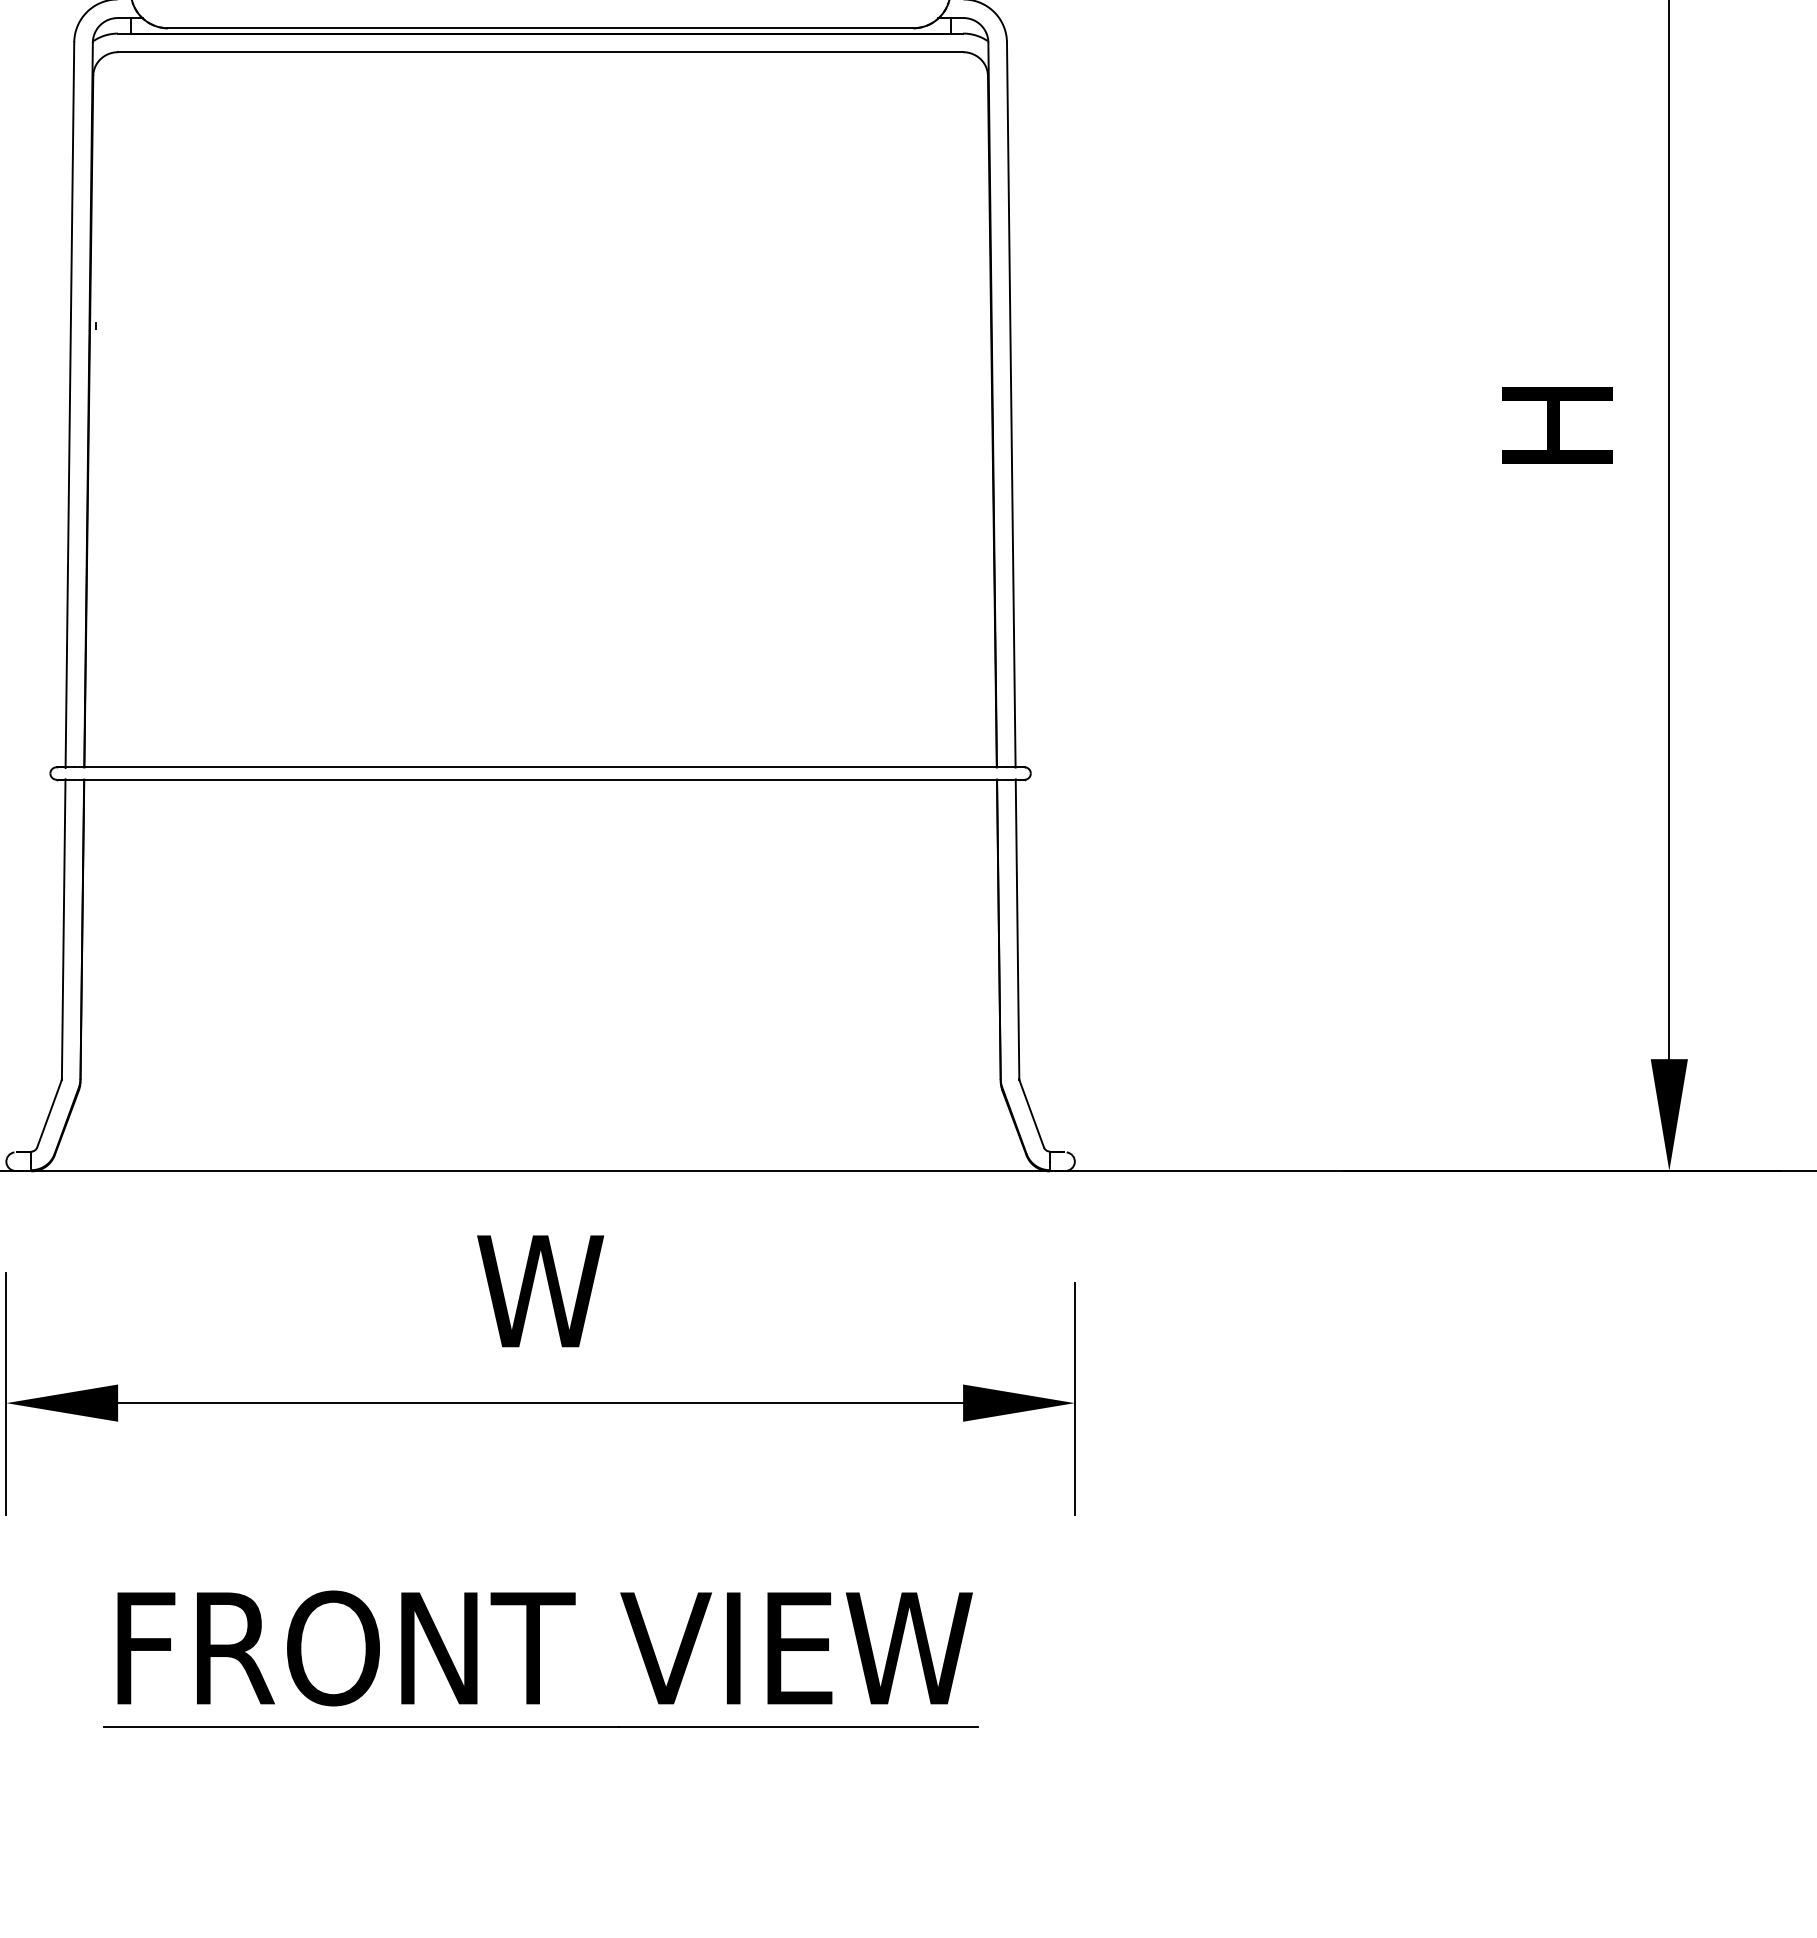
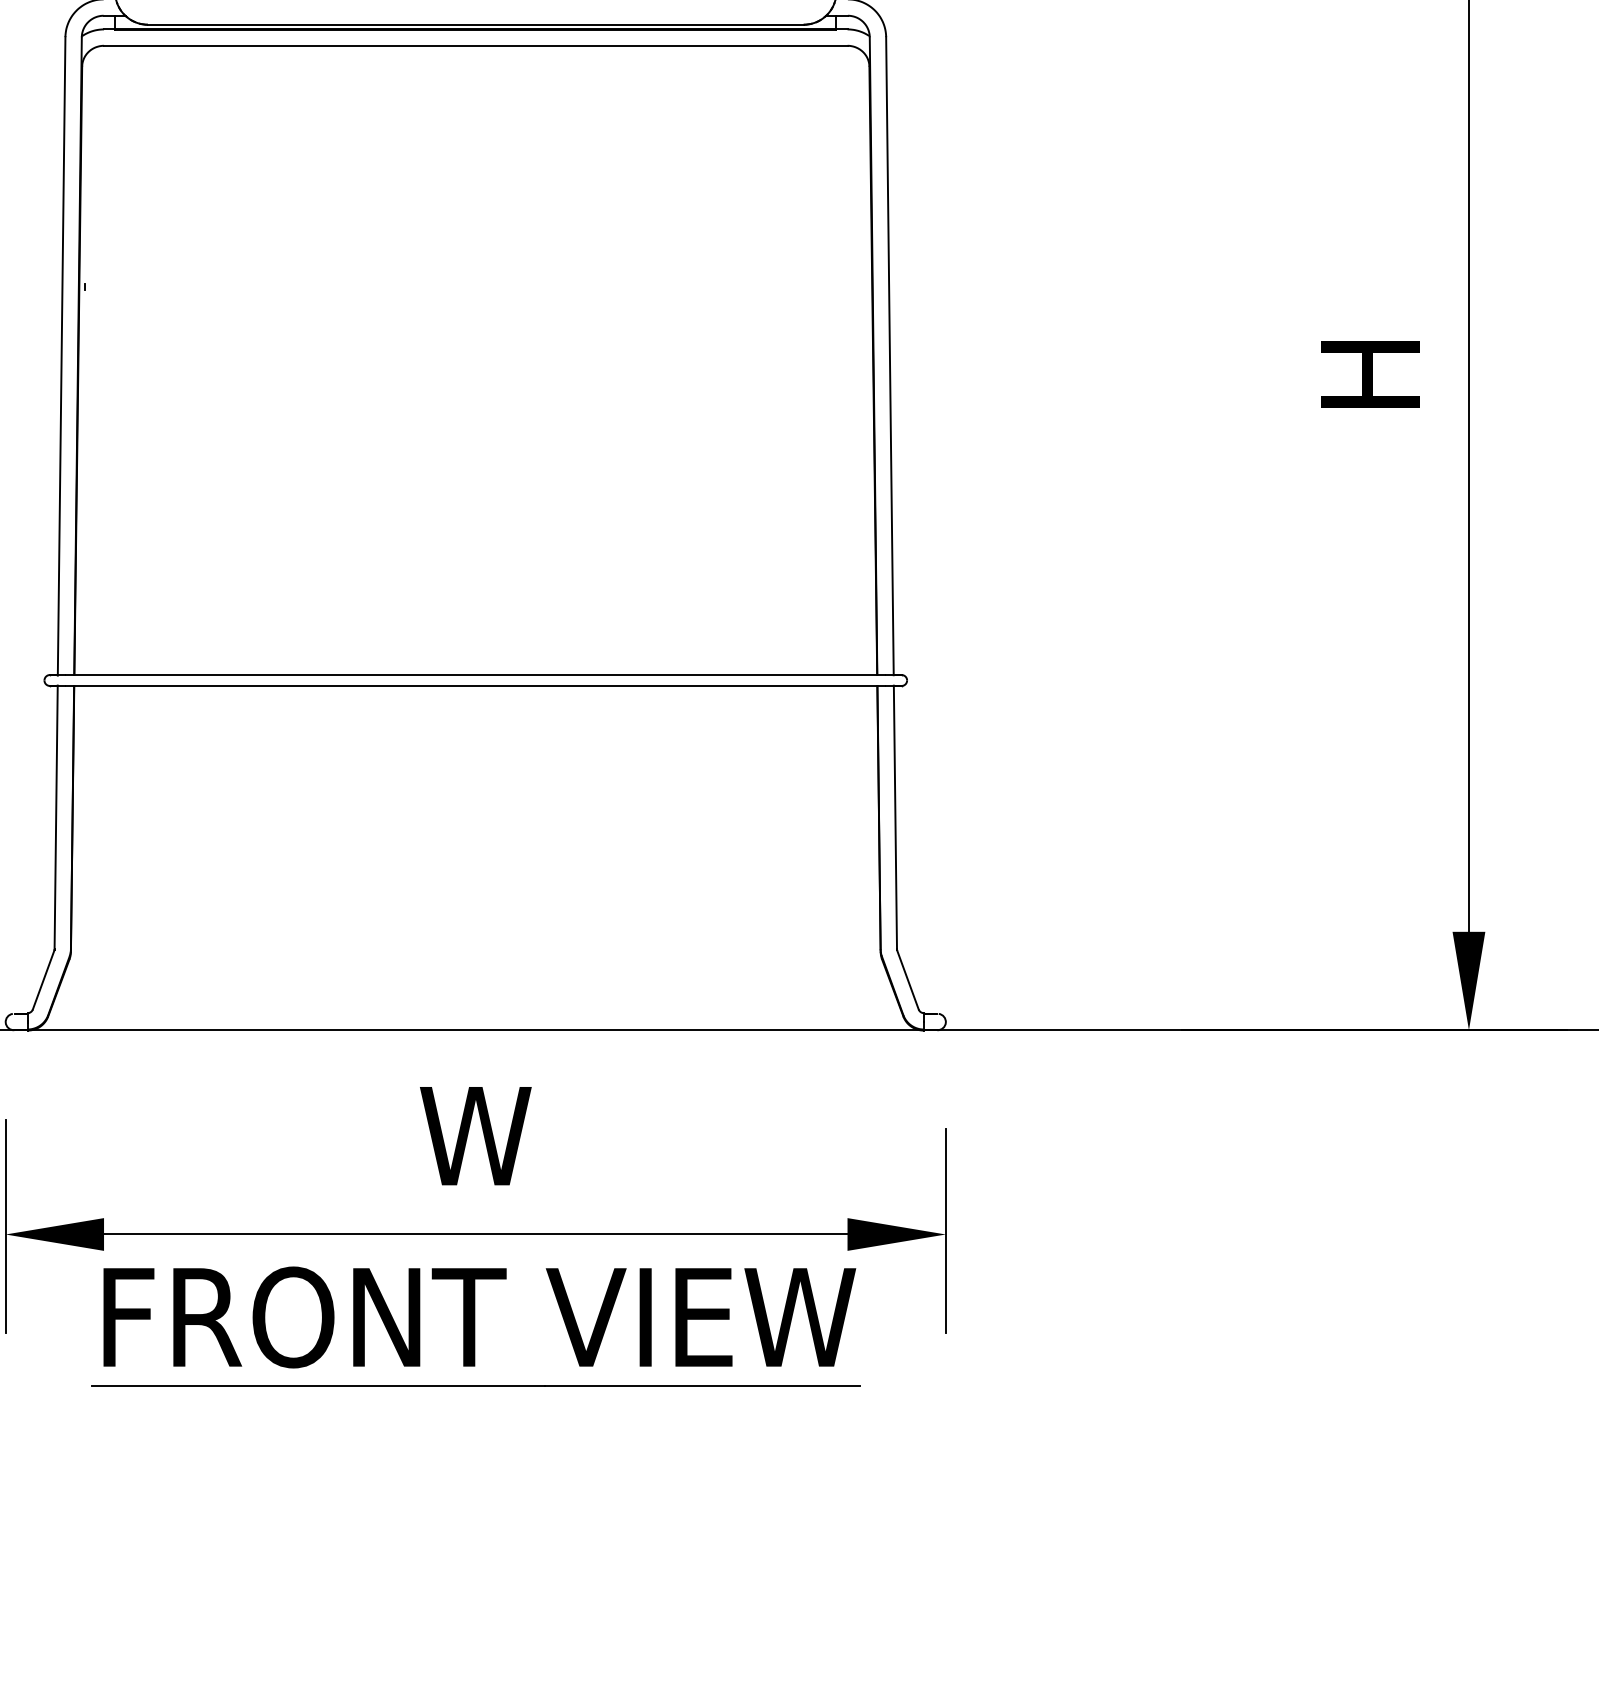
part: (540, 1658) -> (475, 1326), moved

